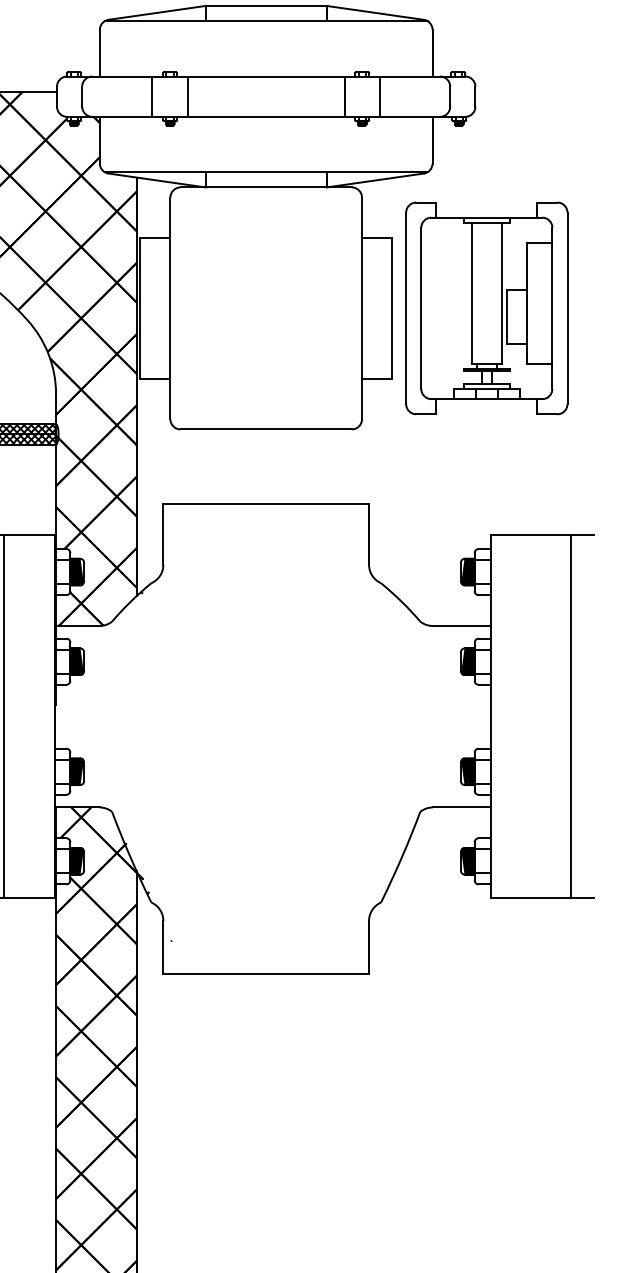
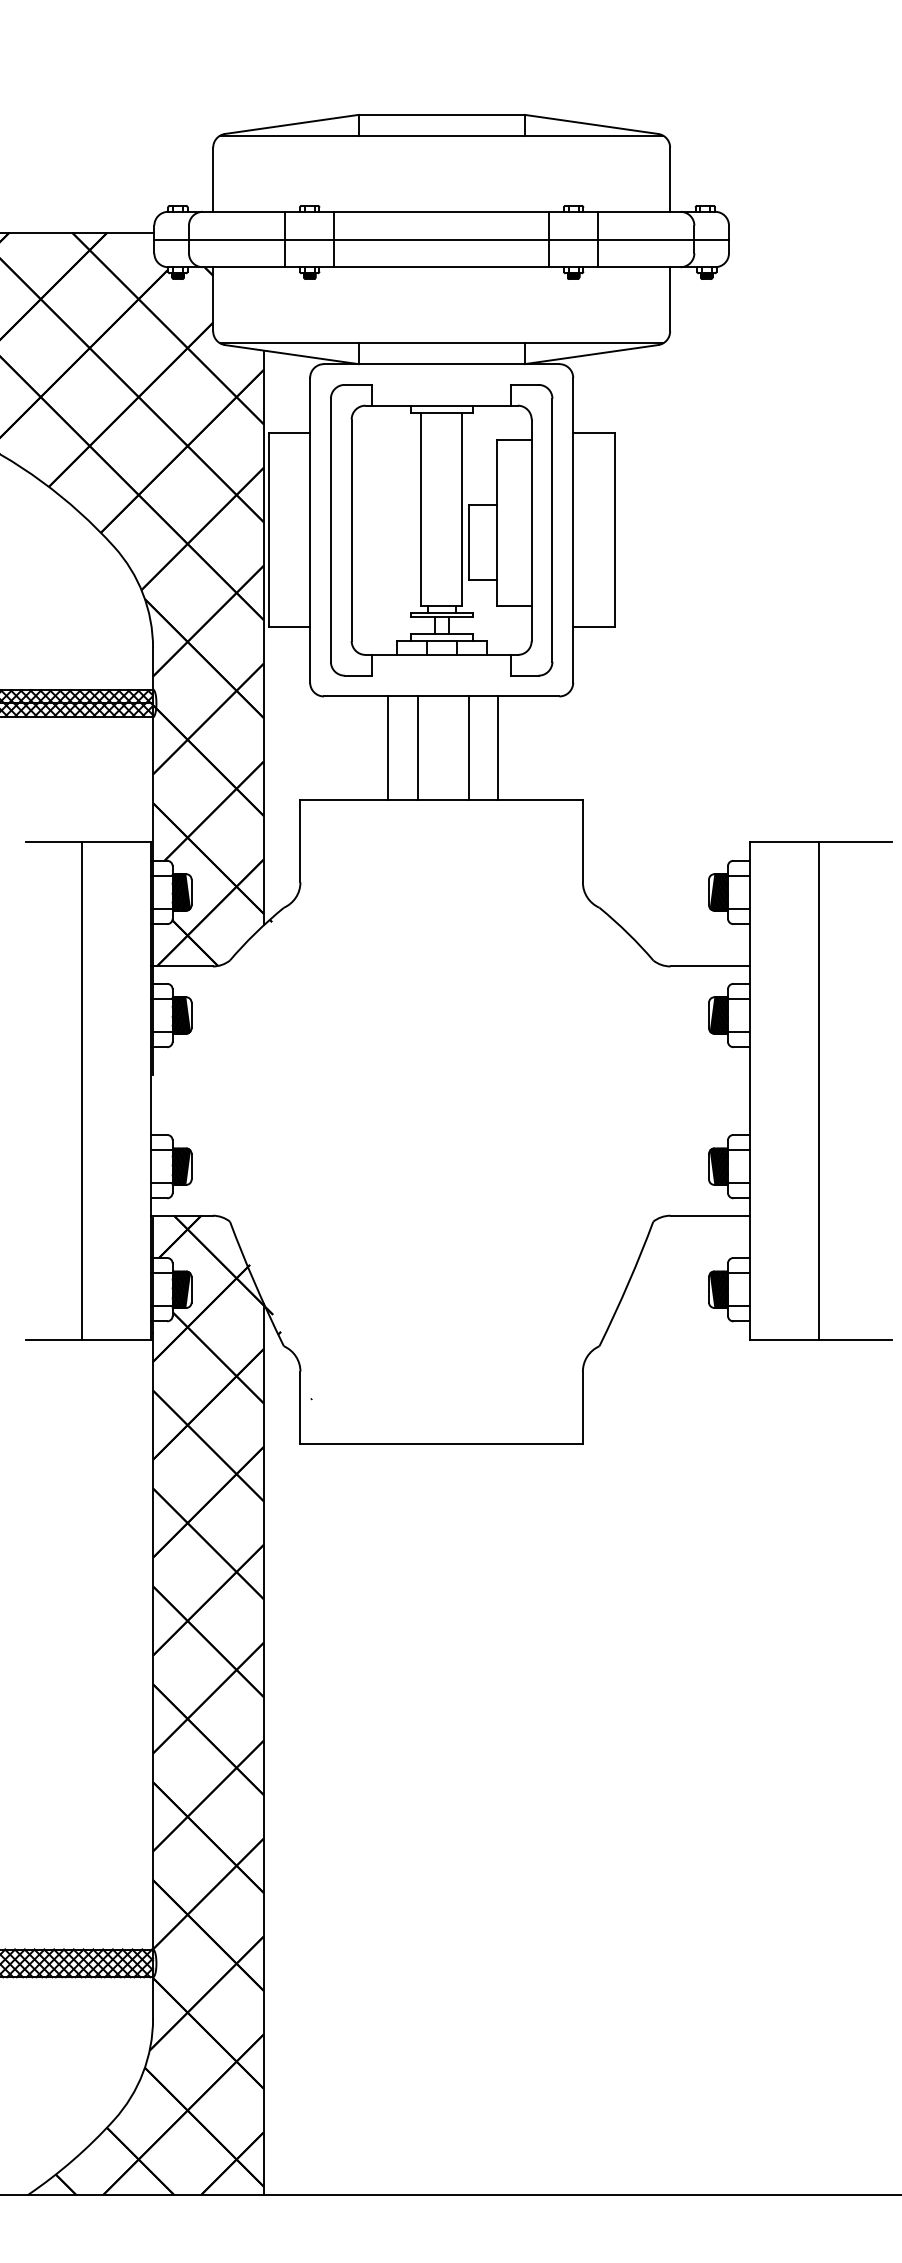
line: (266, 96) -> (441, 239), added
part: (486, 308) -> (441, 530), moved
line: (227, 467) -> (388, 748), added
line: (248, 467) -> (417, 748), added
line: (286, 467) -> (469, 748), added
line: (307, 467) -> (498, 748), added
line: (571, 716) -> (819, 1090), moved

